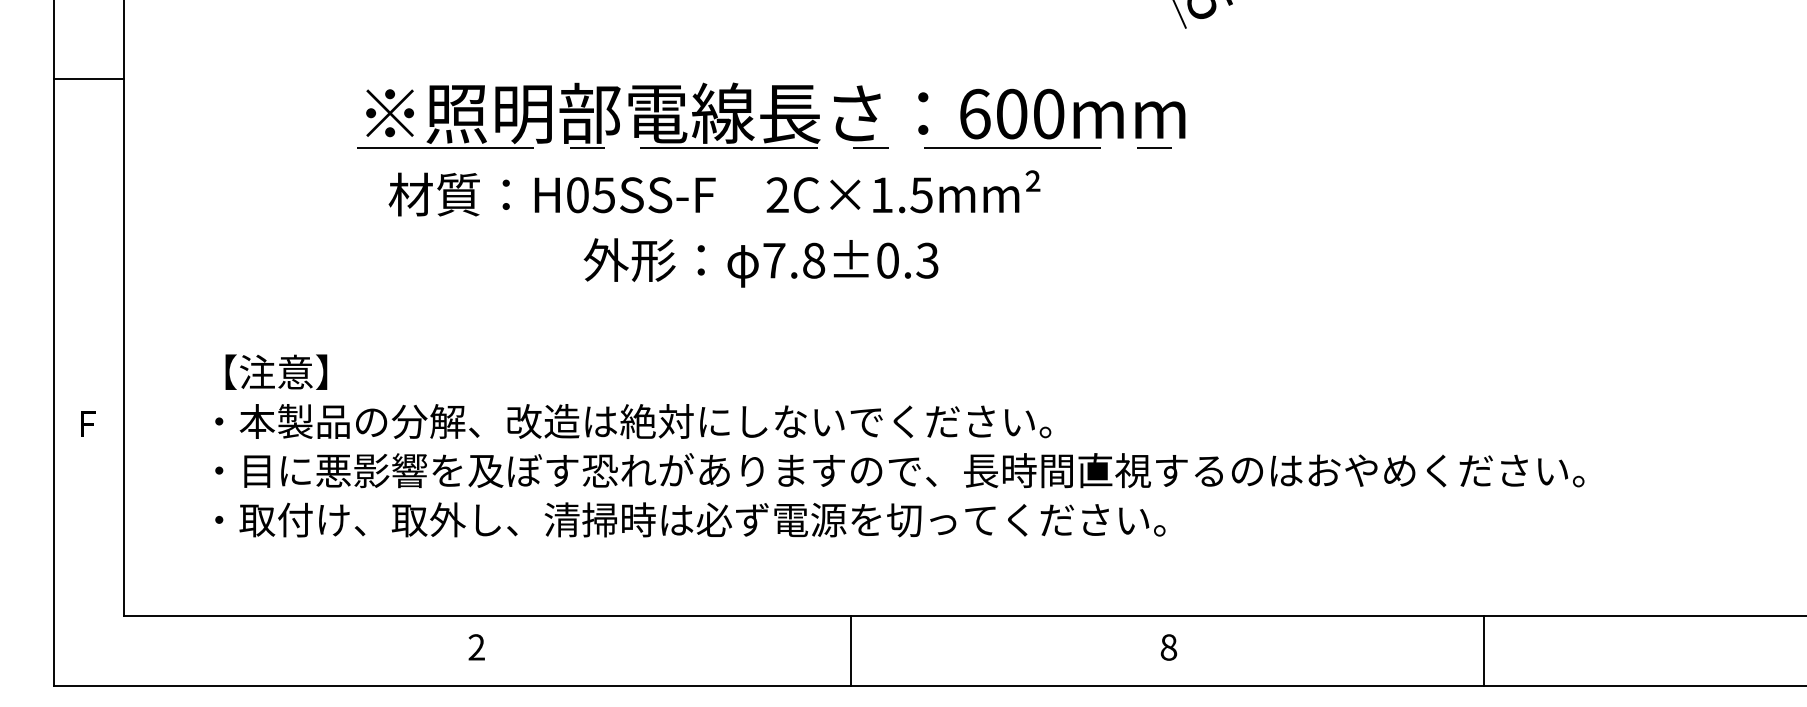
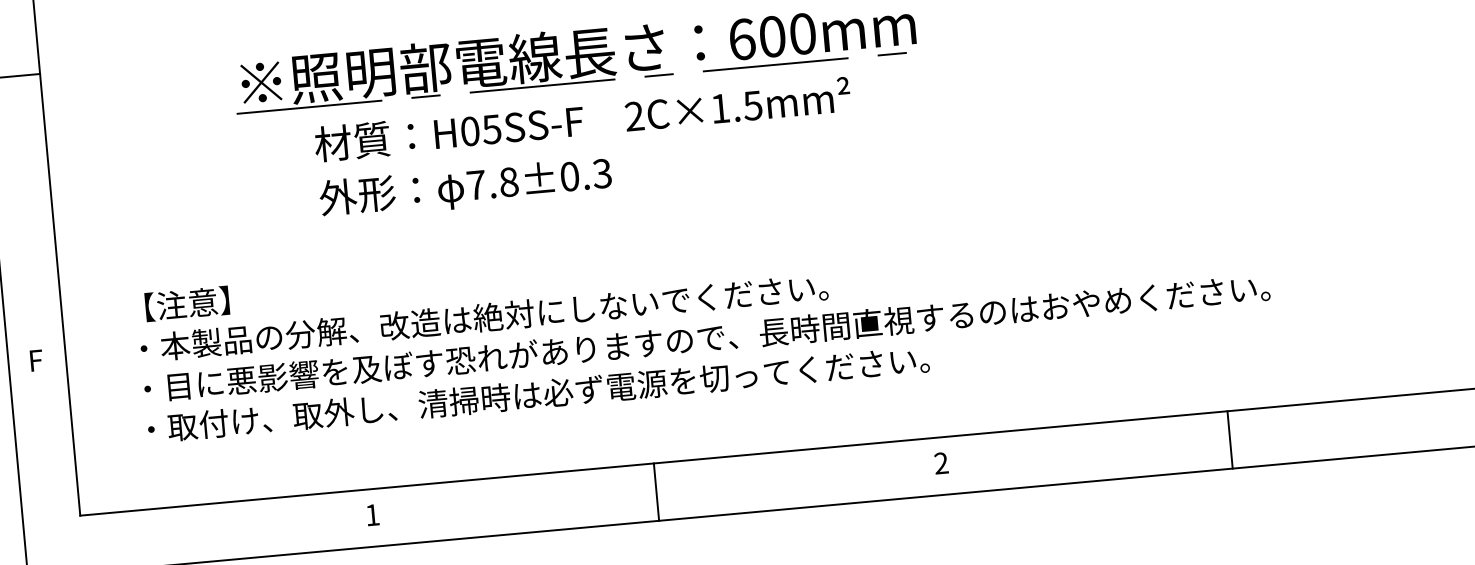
text: (714, 193) -> (582, 119), moved
text: (760, 262) -> (465, 187), moved
text: (476, 647) -> (372, 515), 2 -> 1
text: (1168, 647) -> (941, 463), 8 -> 2
line: (850, 650) -> (656, 491), moved
line: (1483, 650) -> (1229, 439), moved

